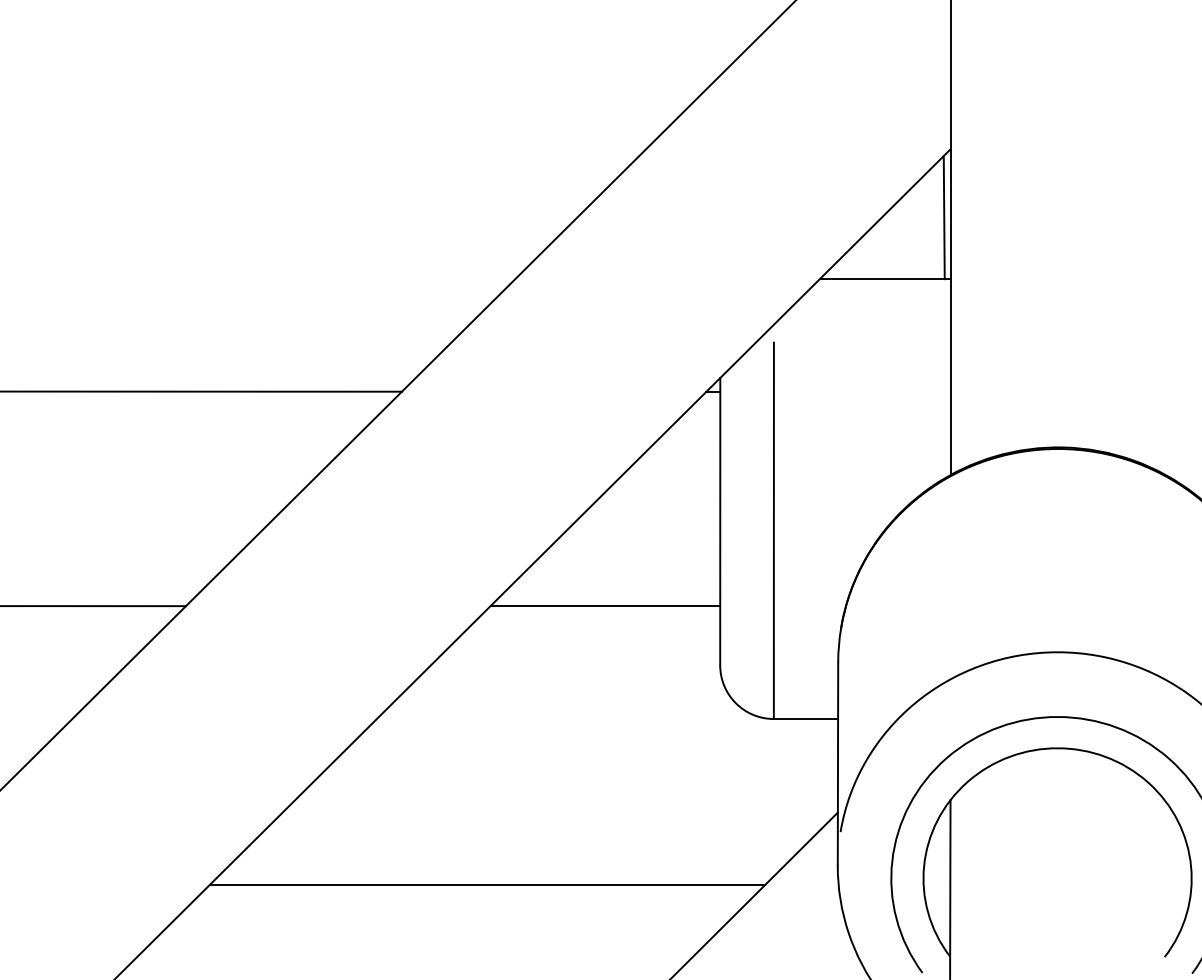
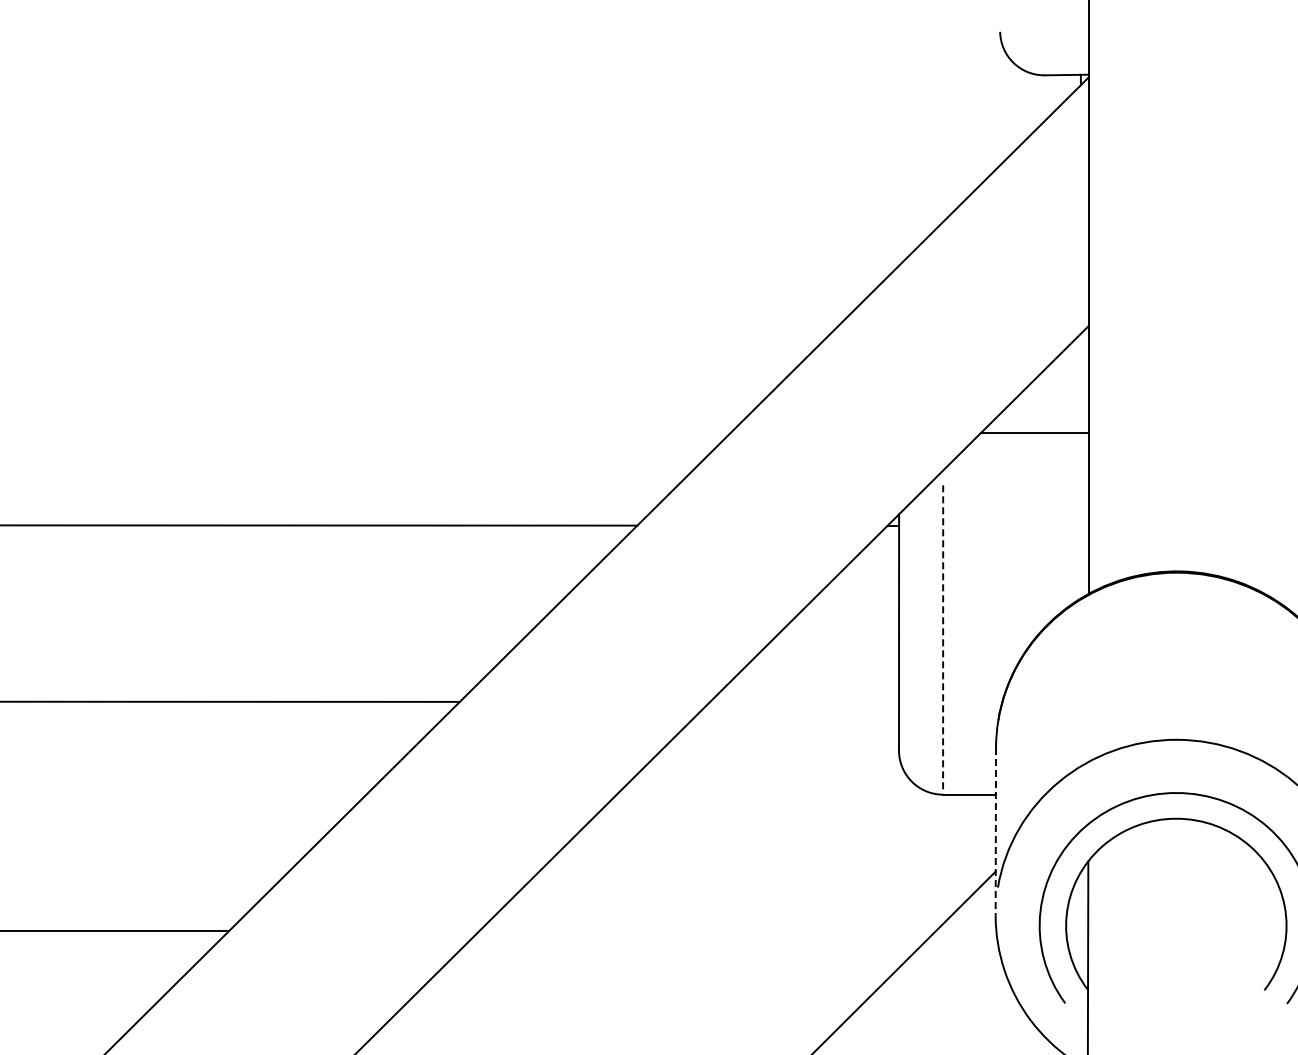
line: (943, 217) -> (1082, 382), removed
line: (774, 530) -> (943, 639), solid -> dashed
line: (605, 605) -> (804, 701), removed
line: (837, 763) -> (995, 831), solid -> dashed
line: (487, 884) -> (707, 930), removed

